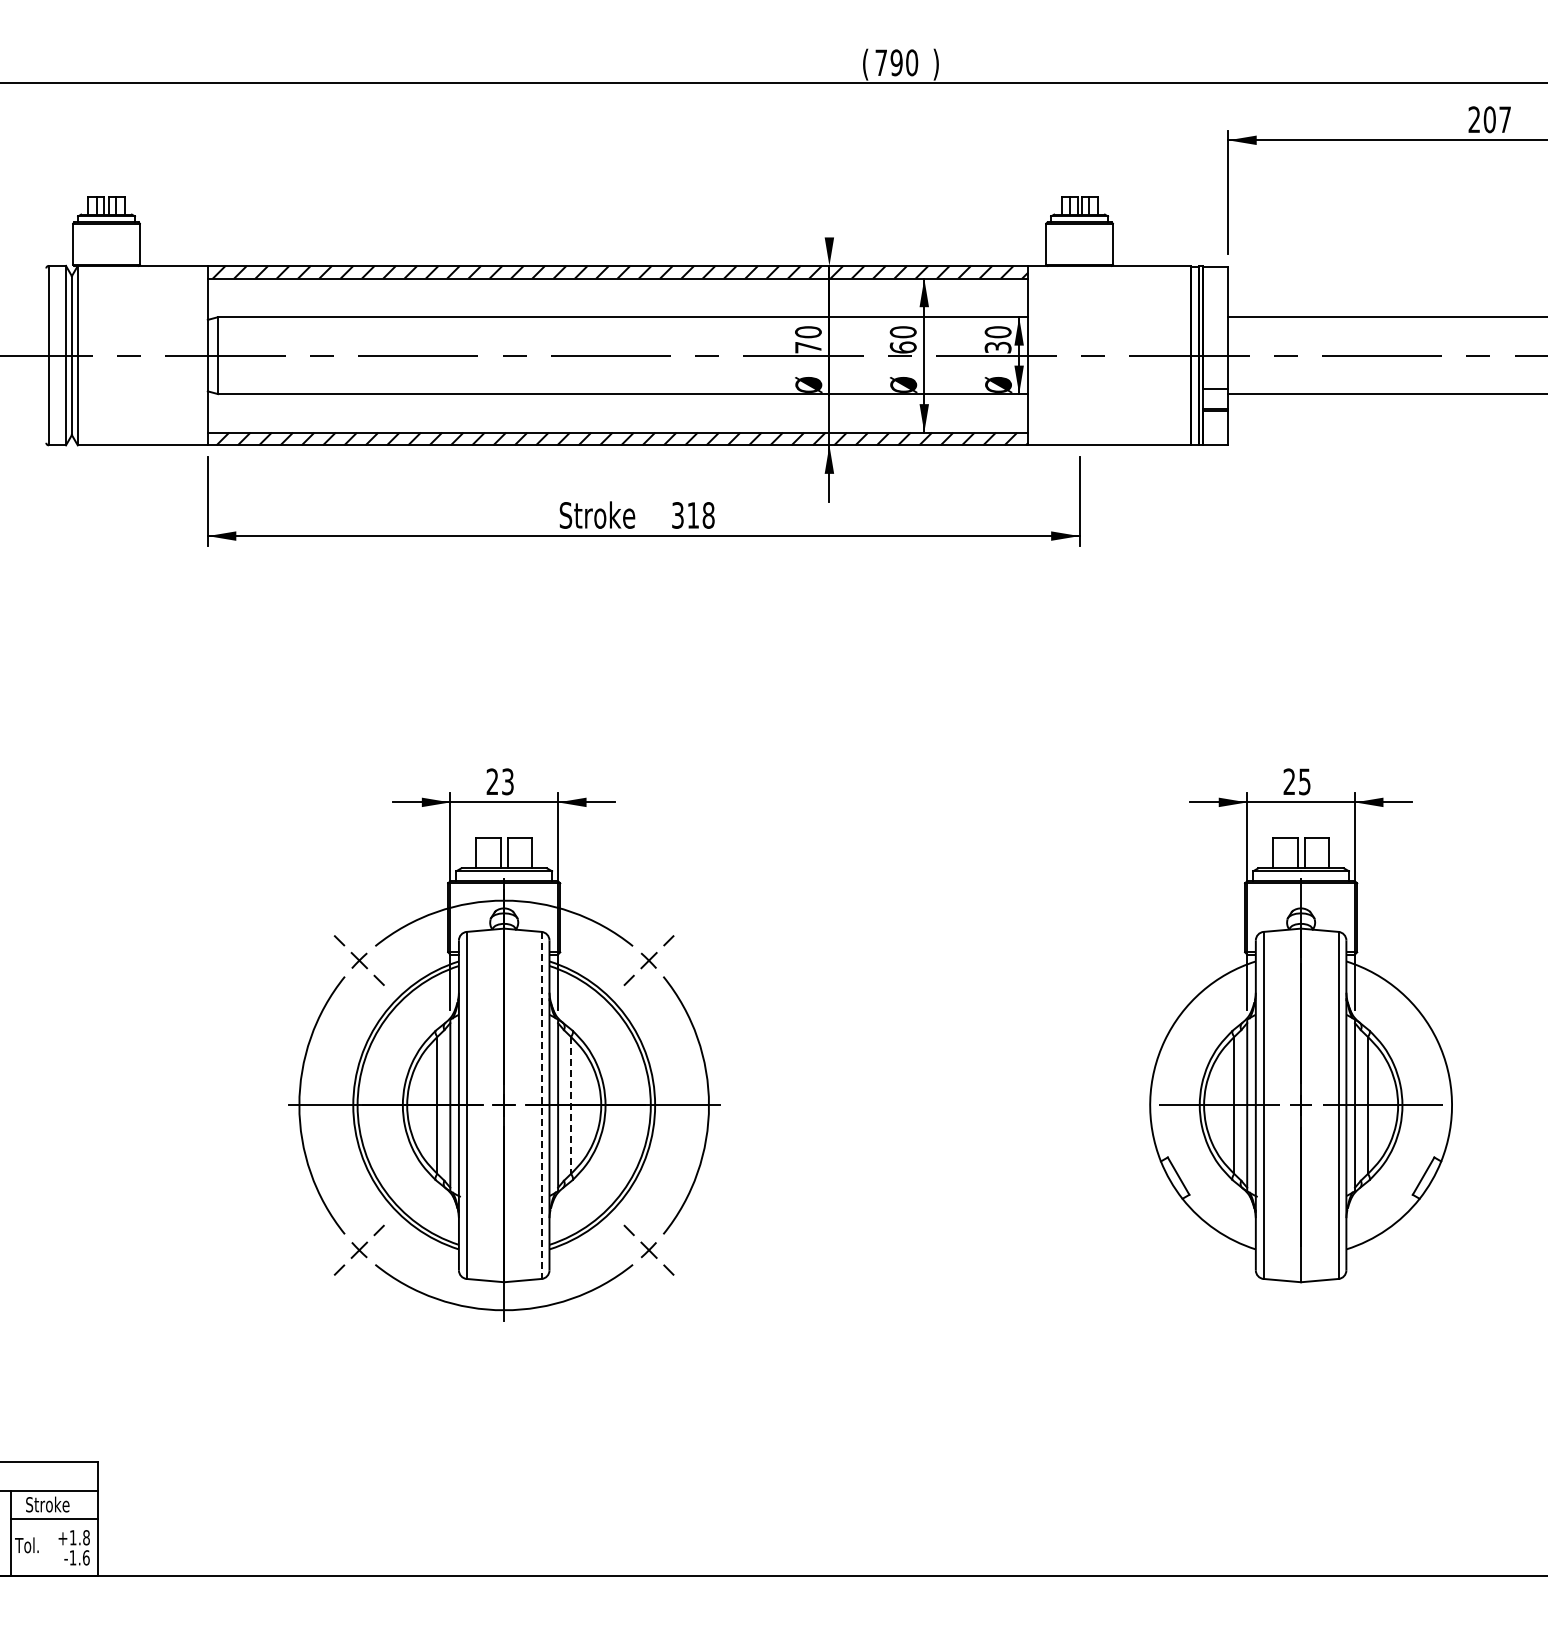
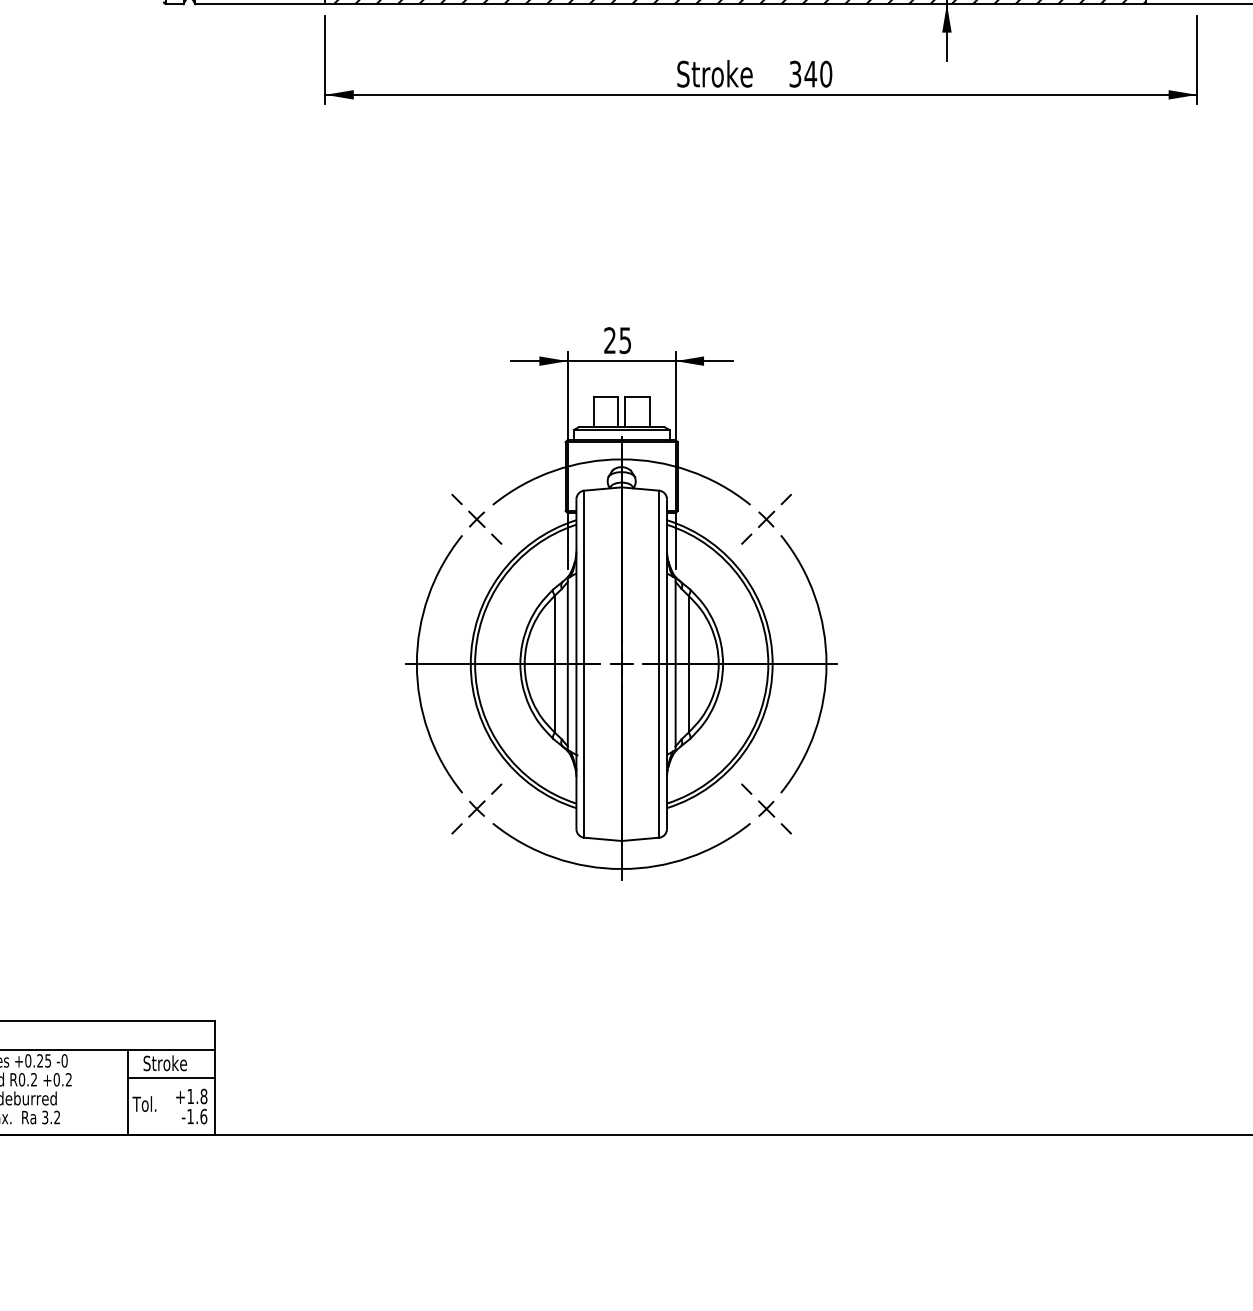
text: (700, 515) -> (818, 74), 318 -> 340
text: (507, 781) -> (625, 340), 23 -> 25
line: (541, 1105) -> (659, 664), dashed -> solid
line: (571, 1105) -> (689, 664), dashed -> solid

